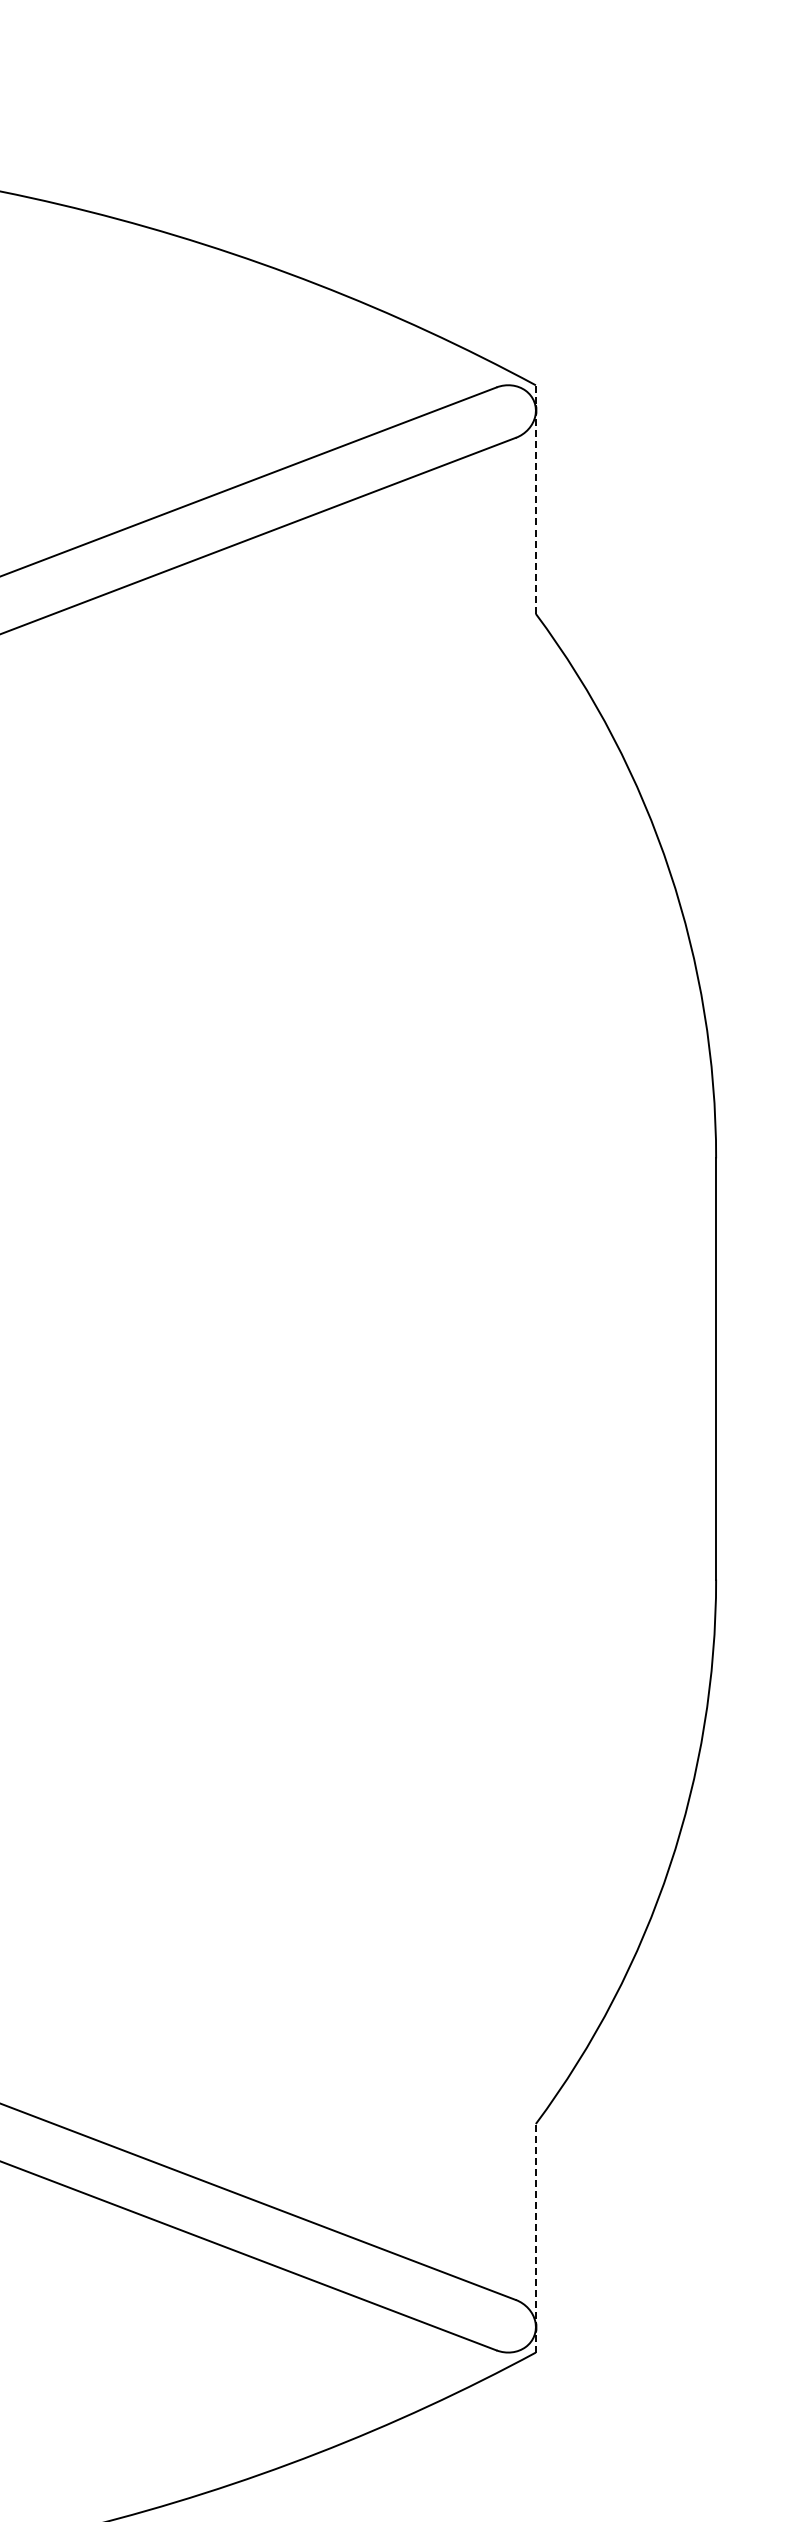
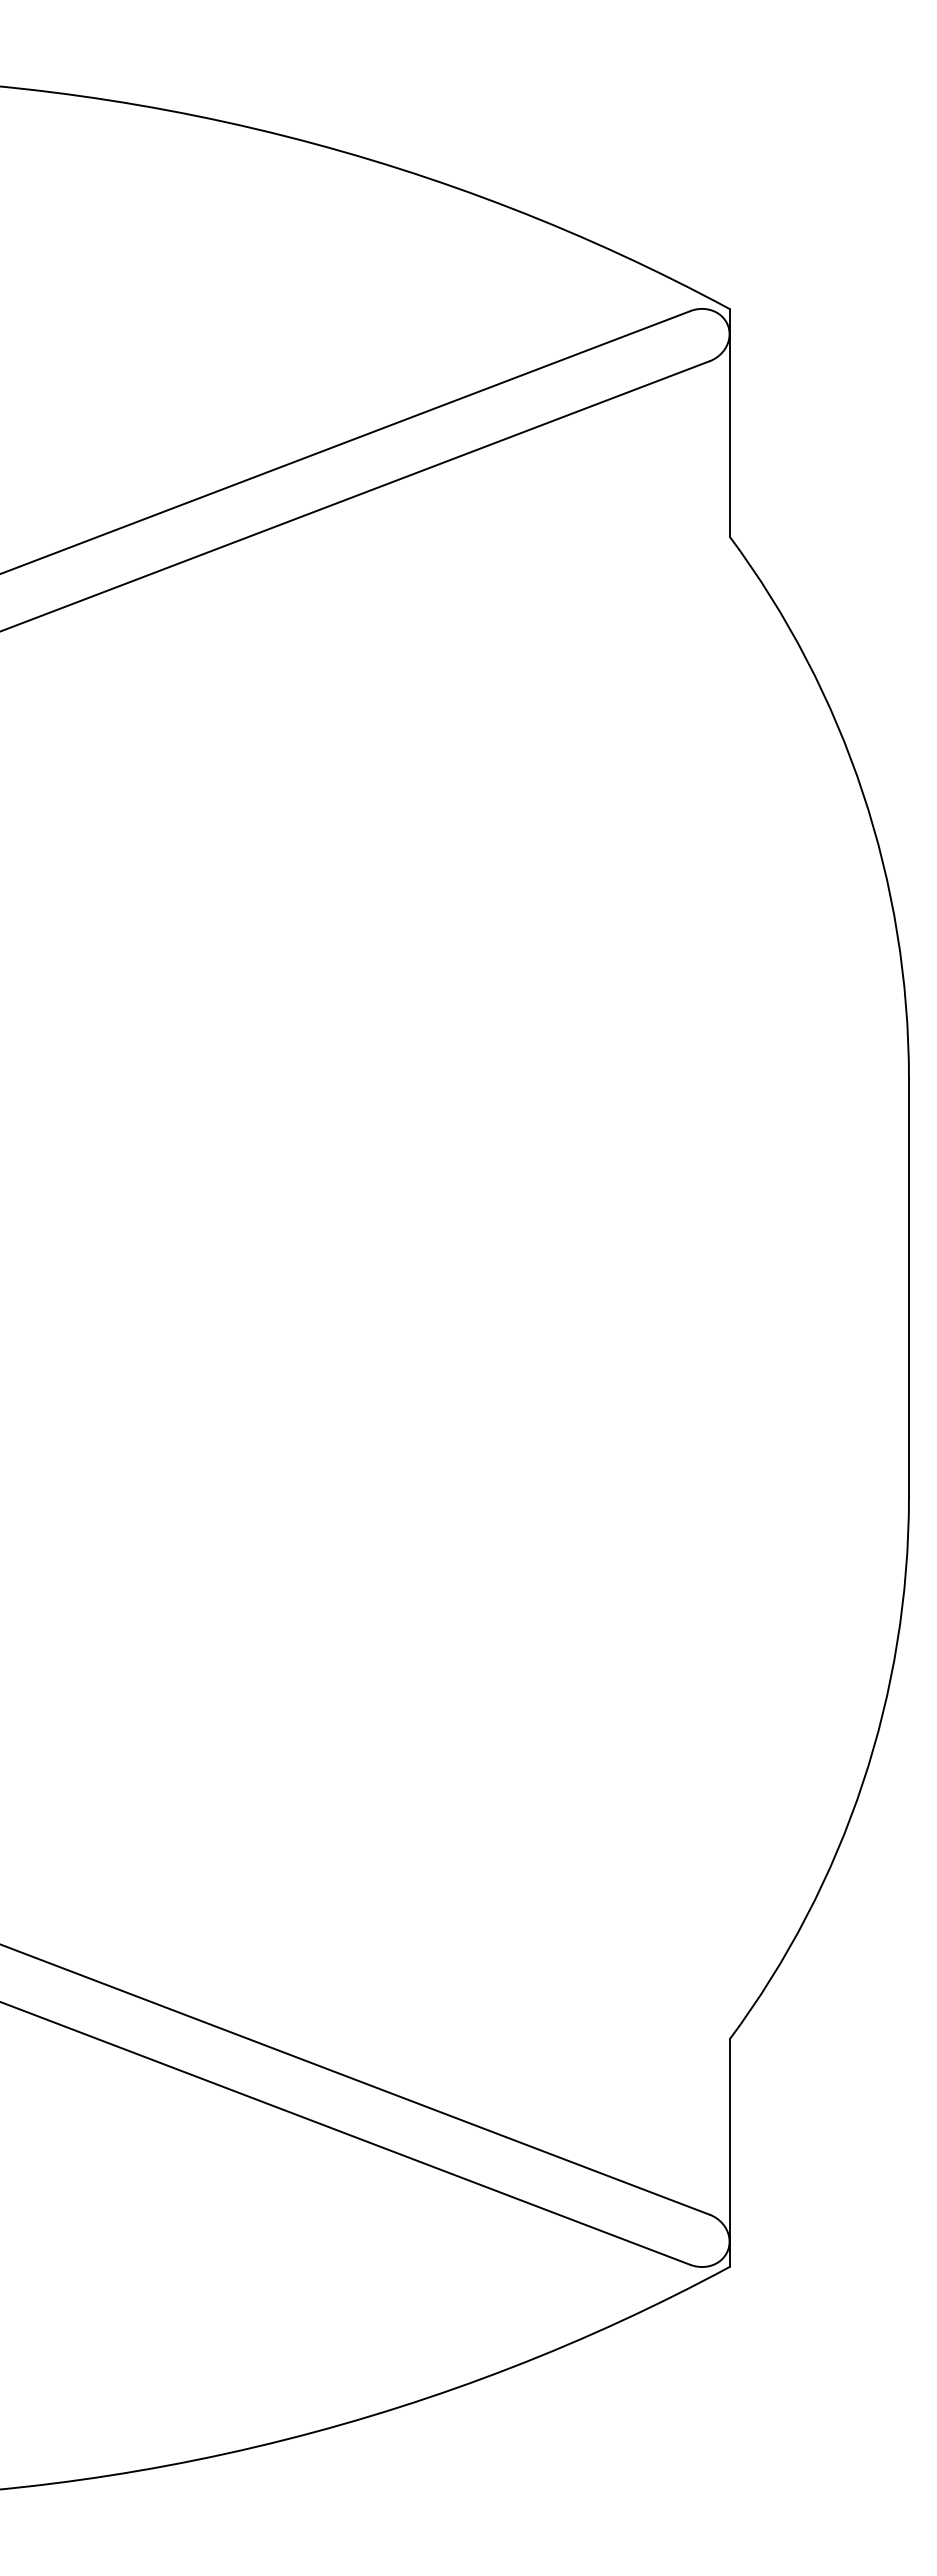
line: (535, 499) -> (729, 422), dashed -> solid
line: (535, 2238) -> (729, 2153), dashed -> solid

